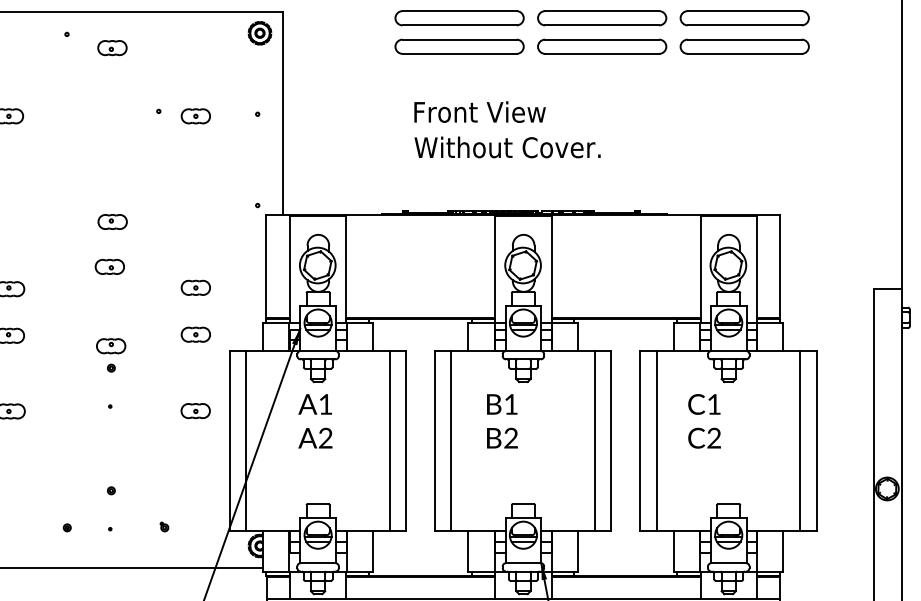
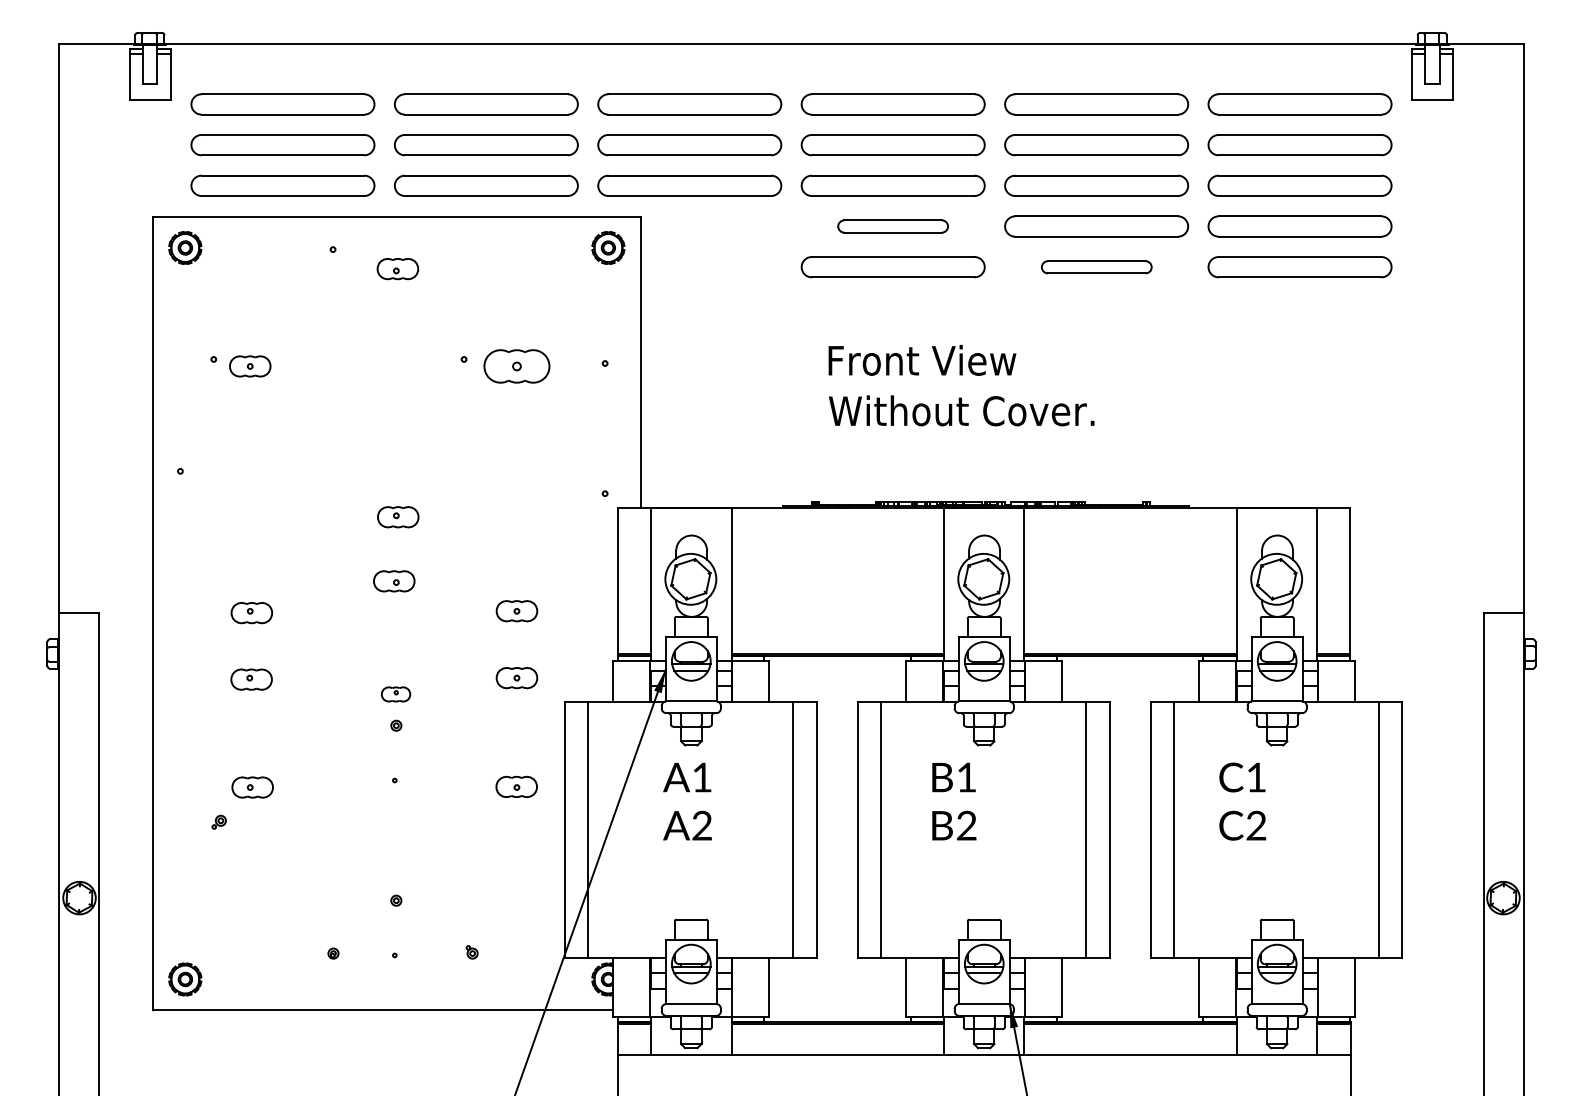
part: (459, 18) -> (892, 226), size x0.6
part: (602, 46) -> (1096, 267), size x0.6
part: (195, 116) -> (516, 366), size x1.6
part: (110, 346) -> (395, 694), size x0.7

